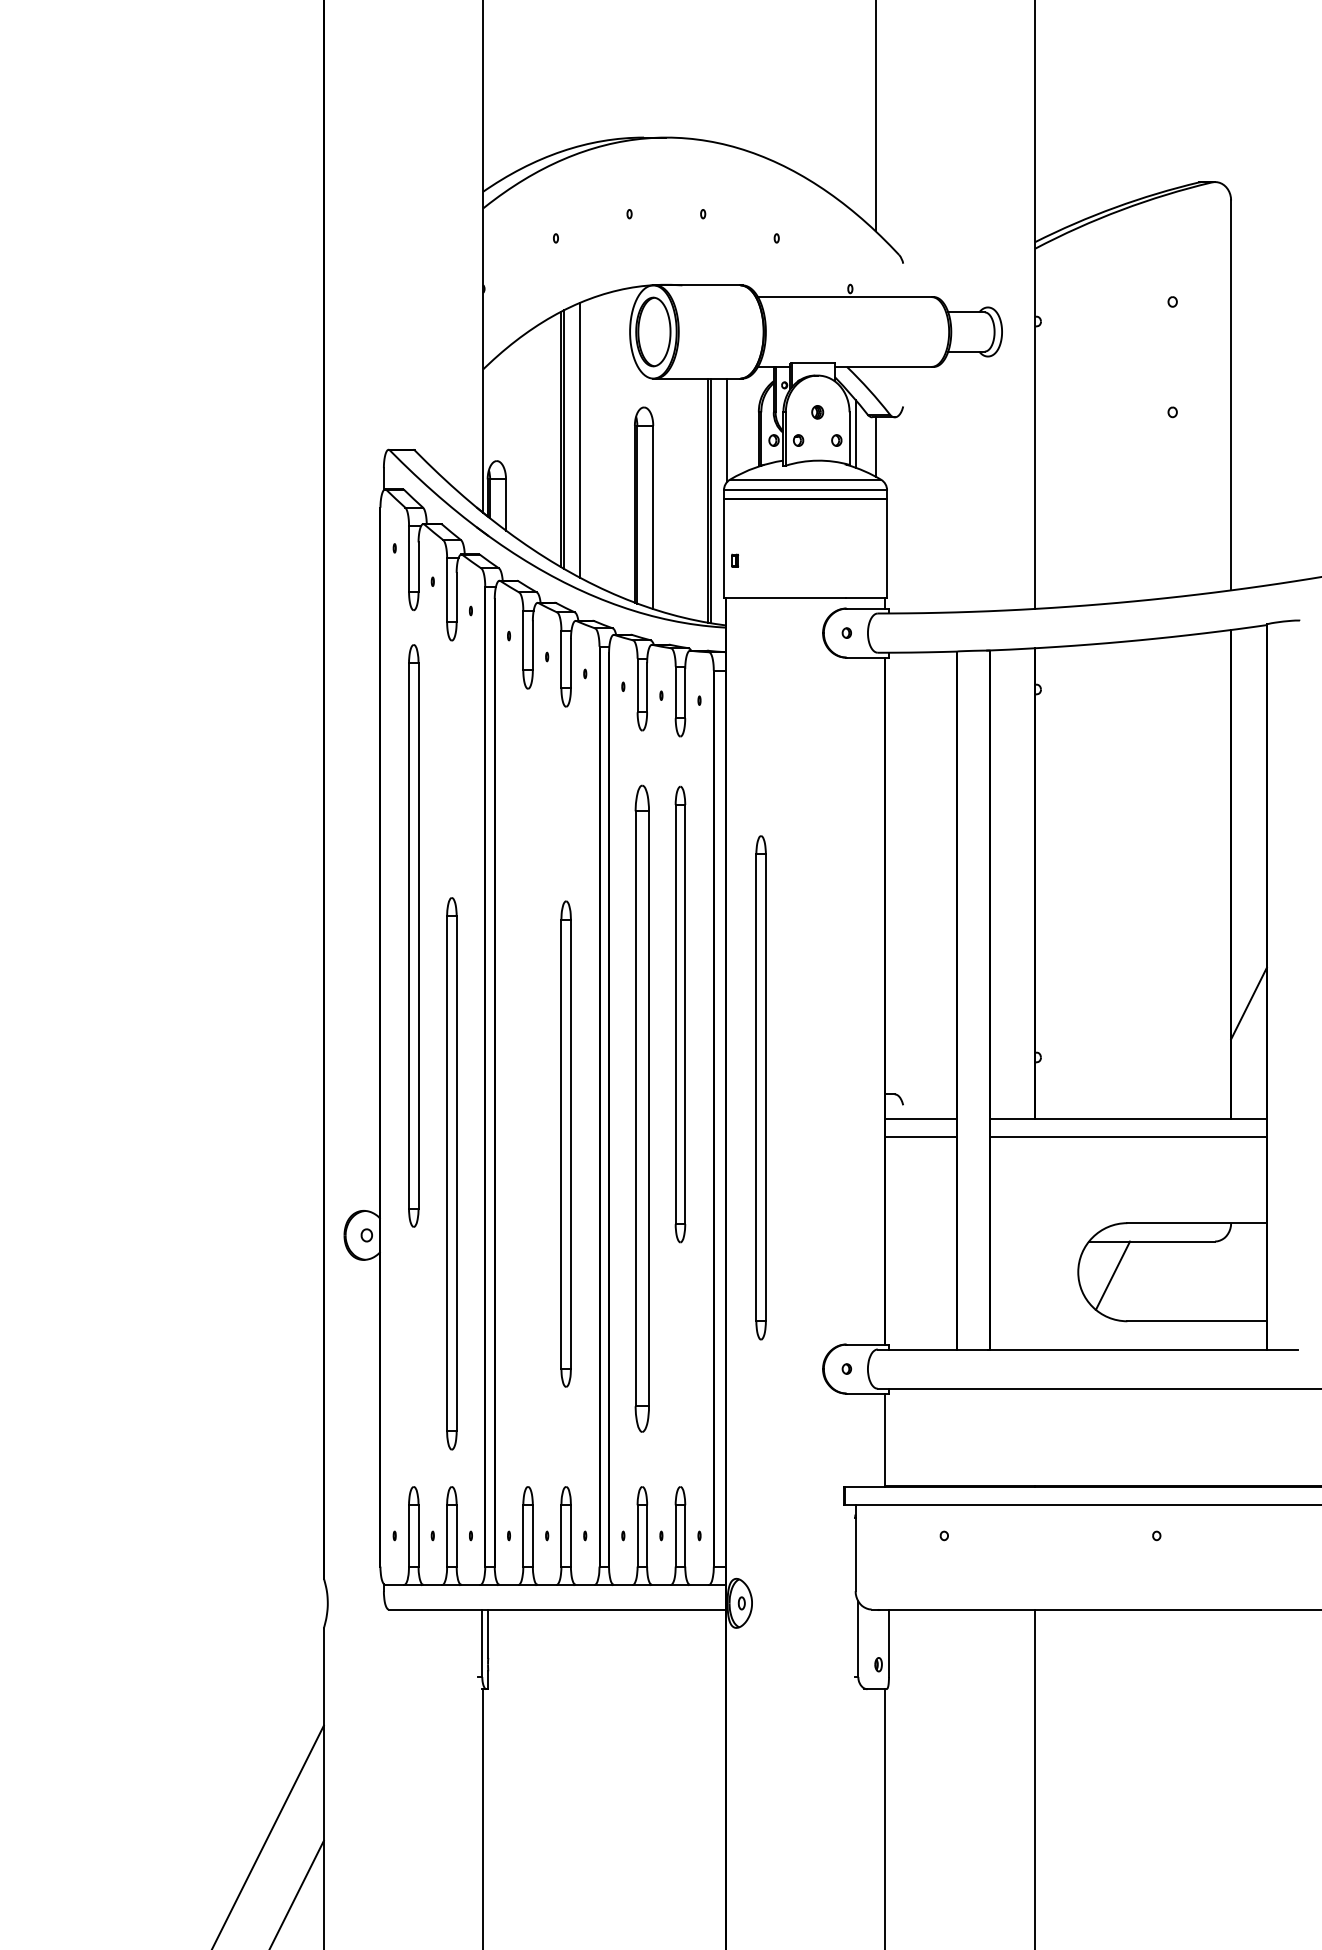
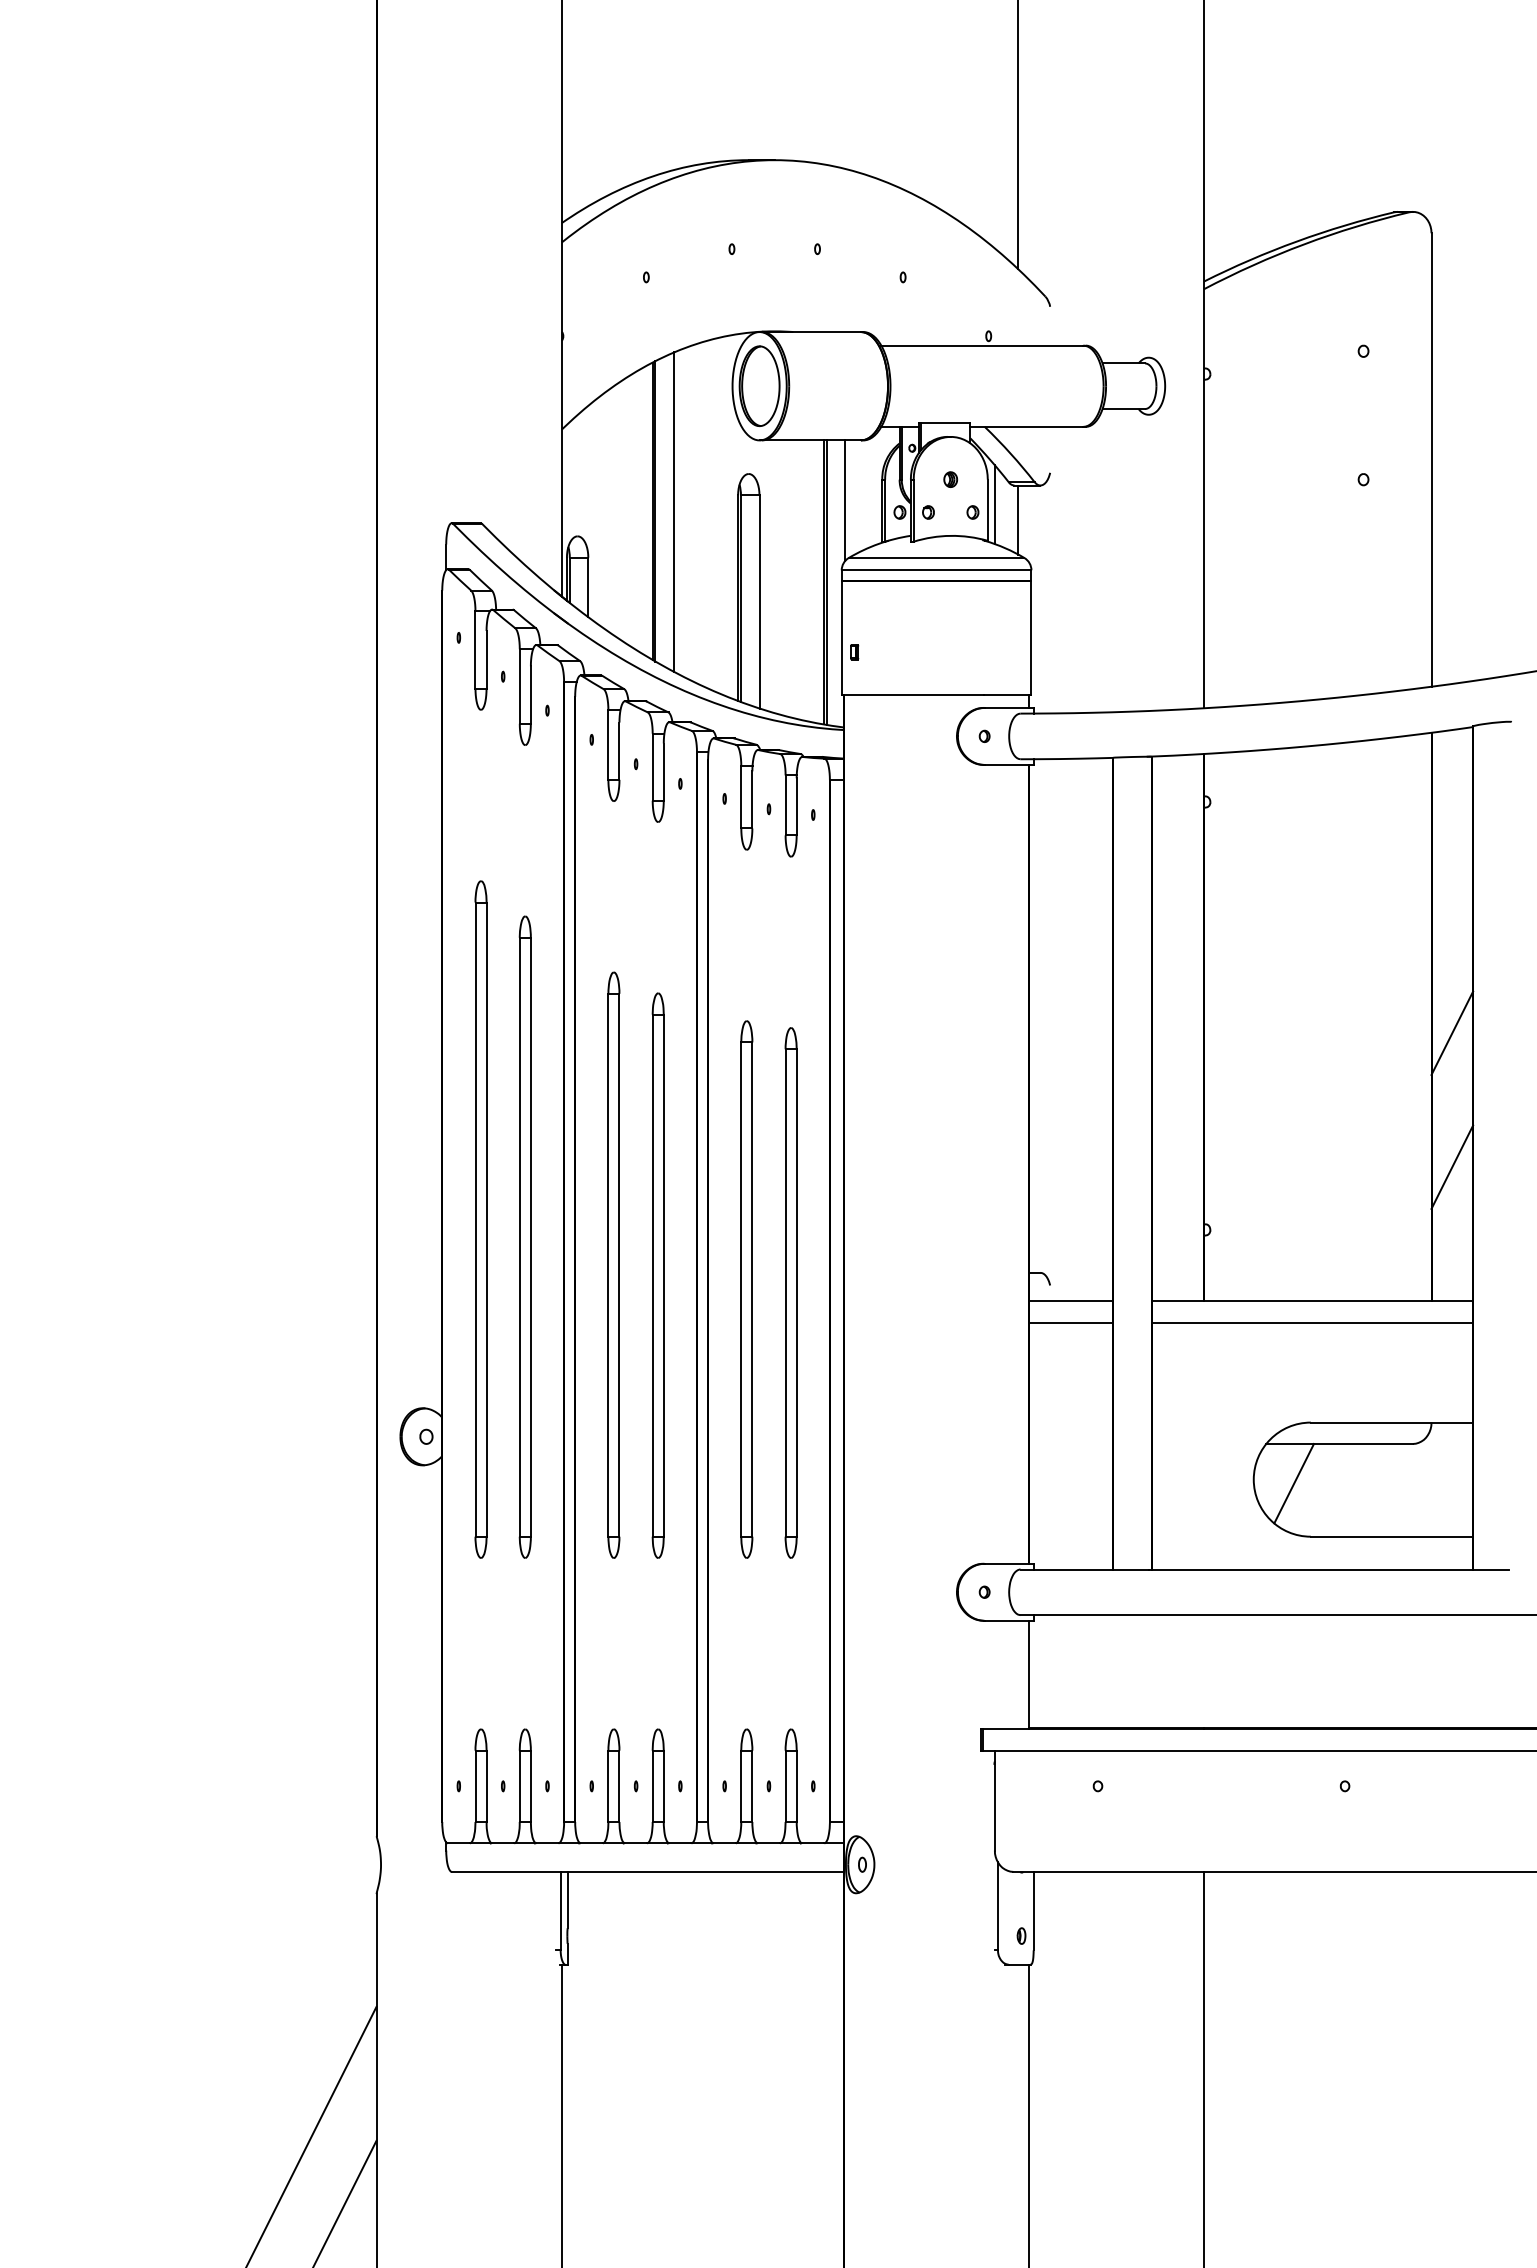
line: (1249, 887) -> (1452, 1032), added
part: (413, 935) -> (480, 1219), moved
part: (679, 1014) -> (790, 1292), moved
part: (760, 1087) -> (613, 1264), moved
part: (642, 1108) -> (746, 1289), size x0.71
part: (565, 1143) -> (657, 1275), moved
part: (451, 1173) -> (524, 1236), moved

